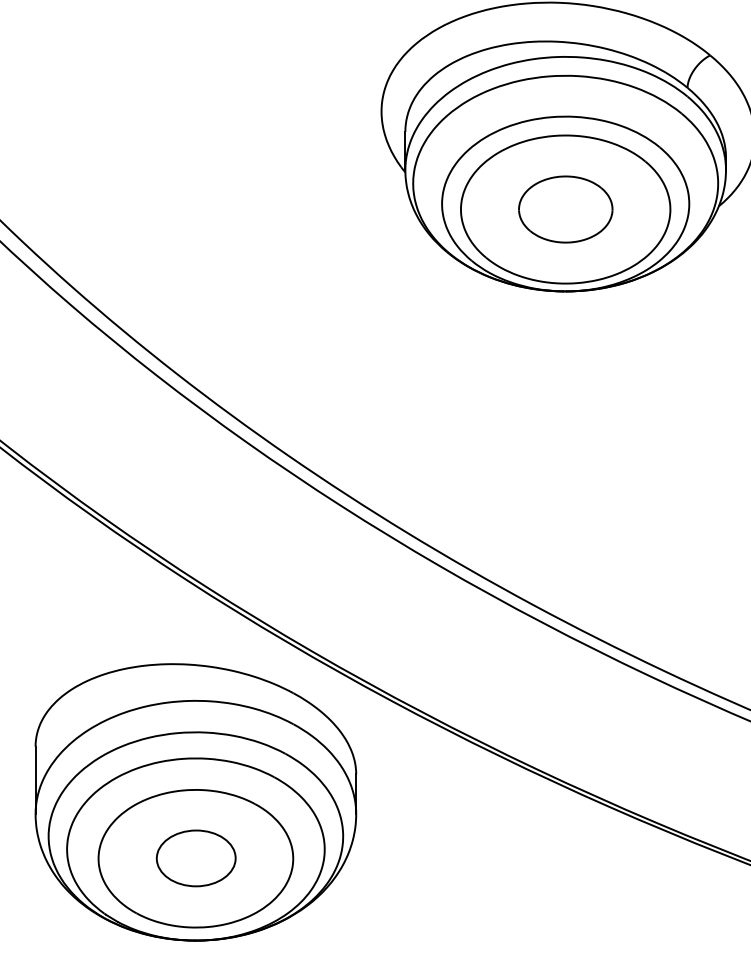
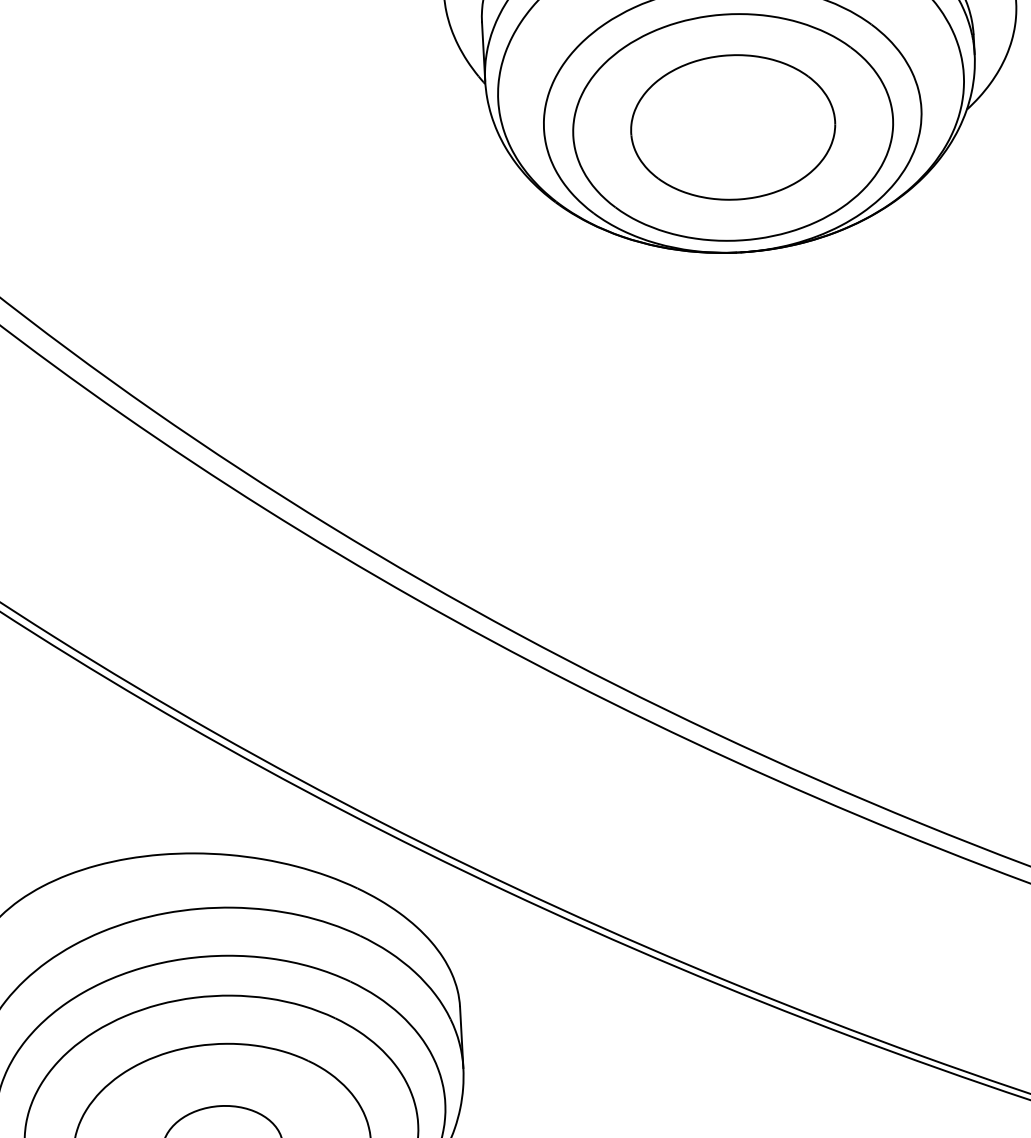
part: (565, 209) -> (732, 127), size x1.43

